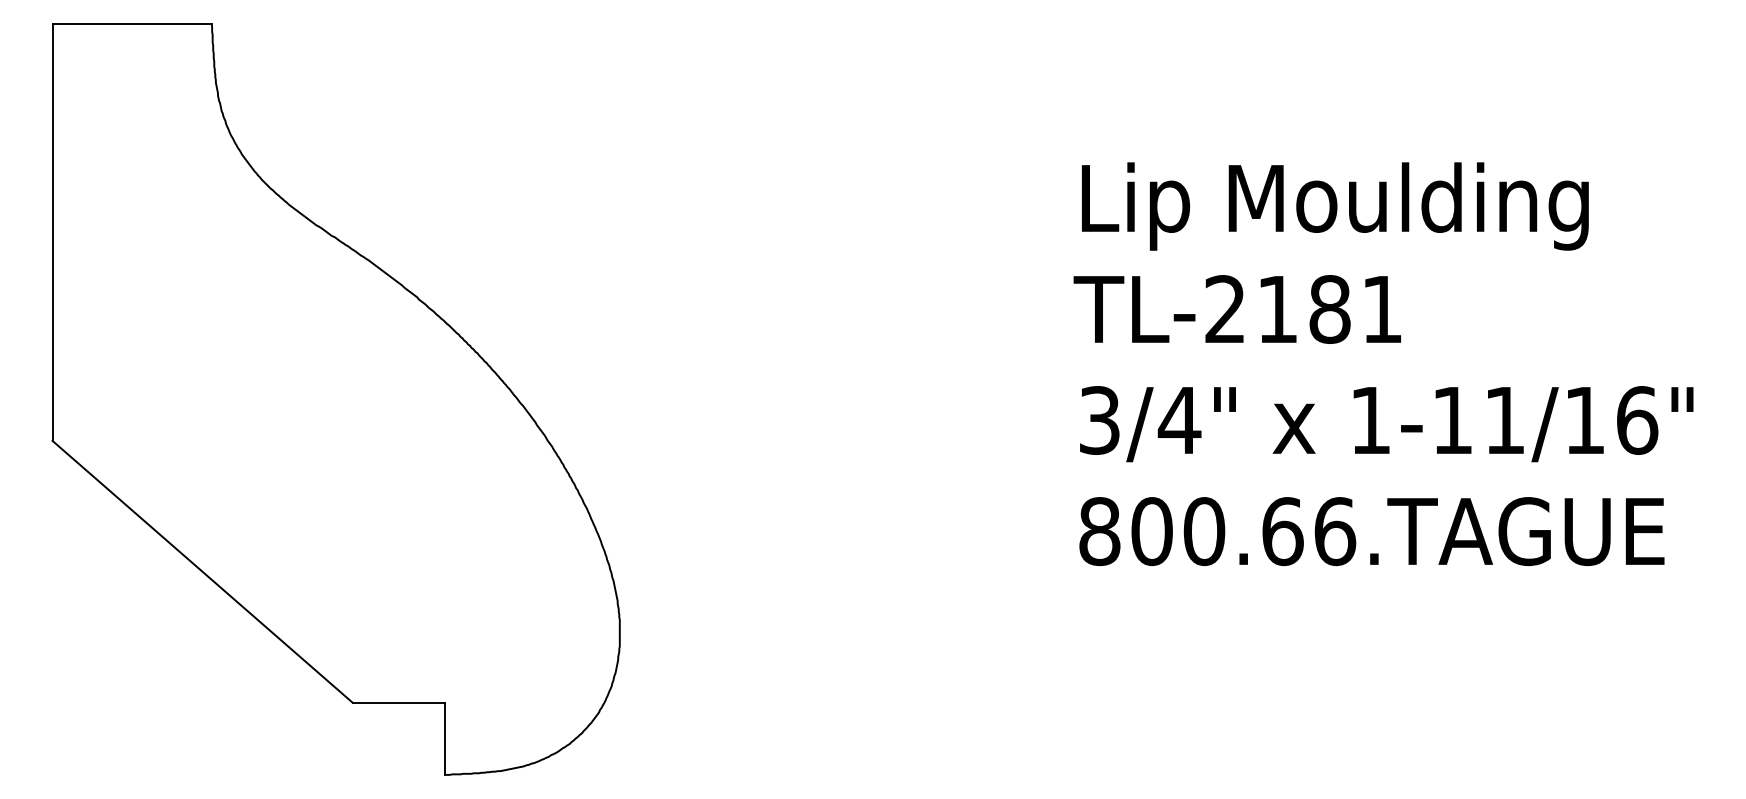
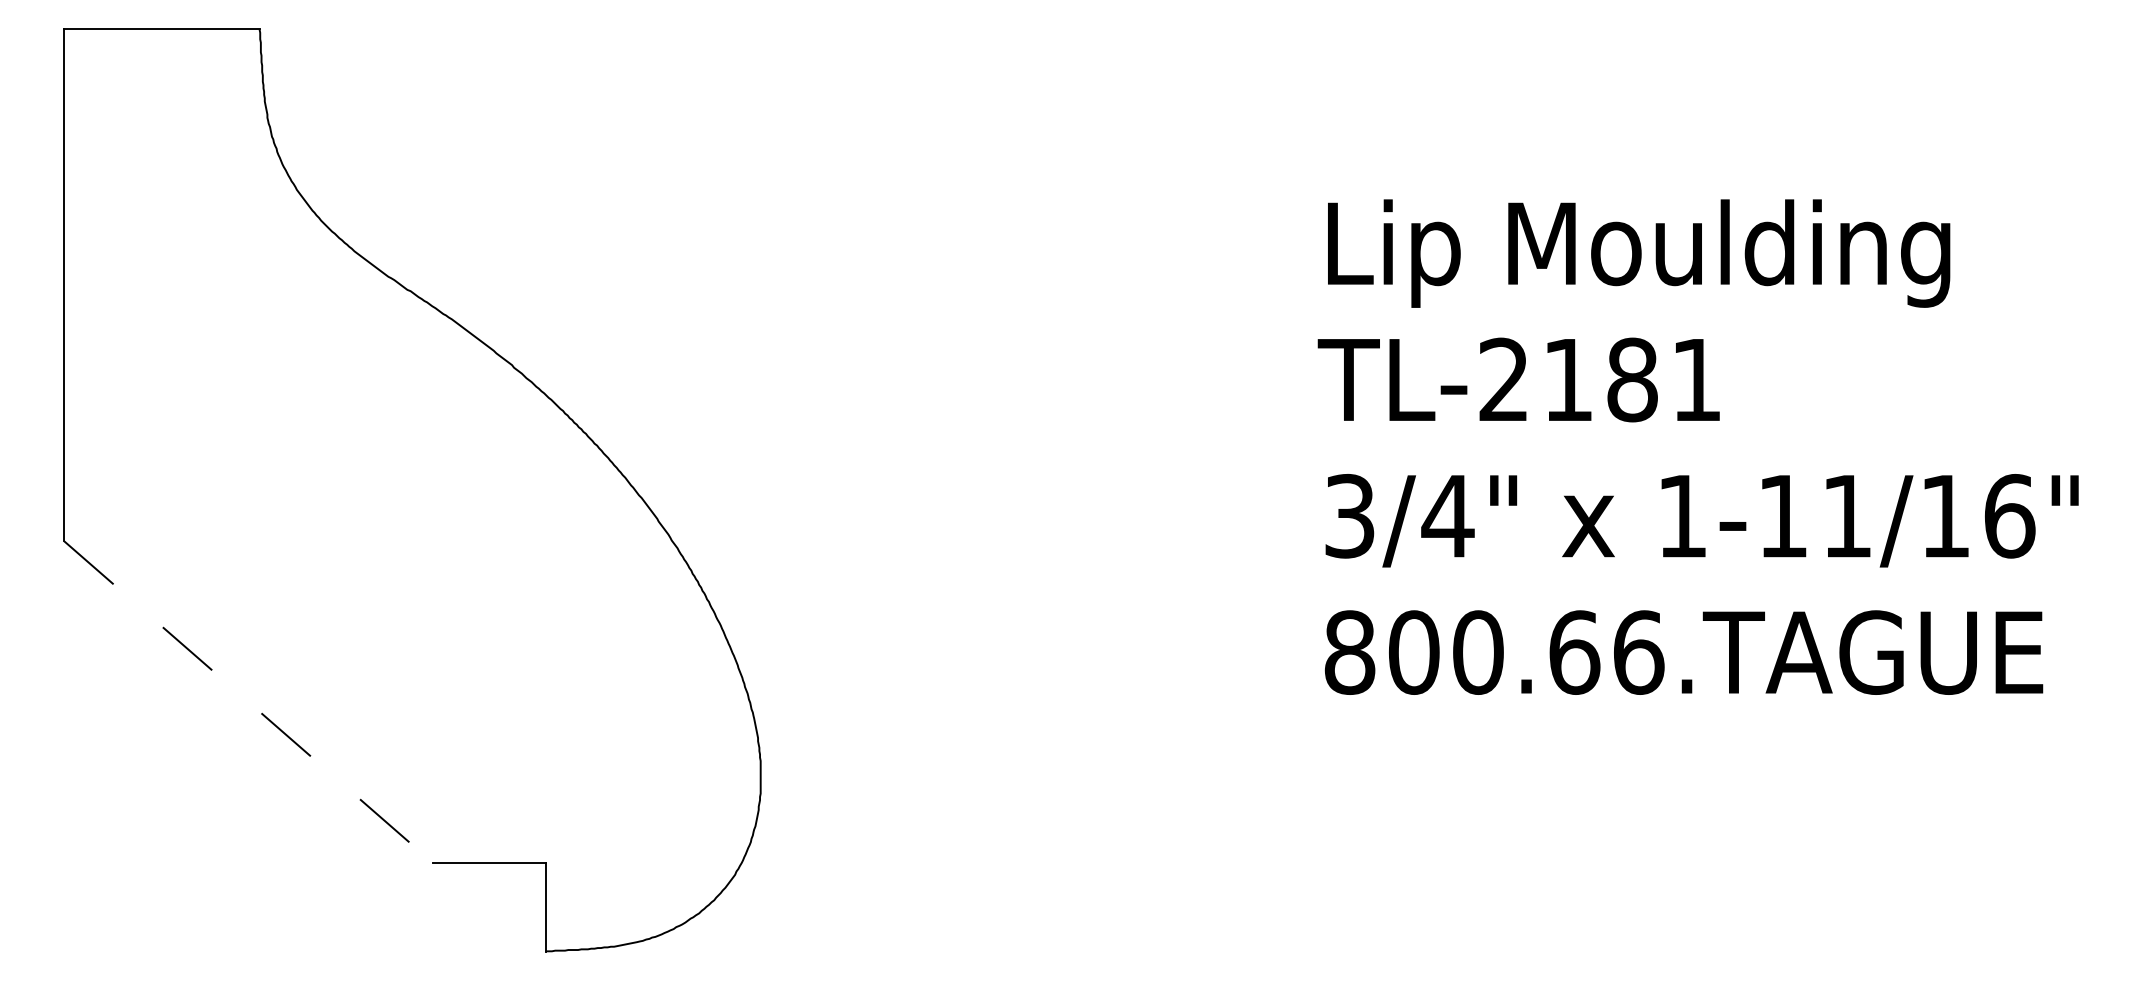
line: (202, 572) -> (248, 702), solid -> dashed

